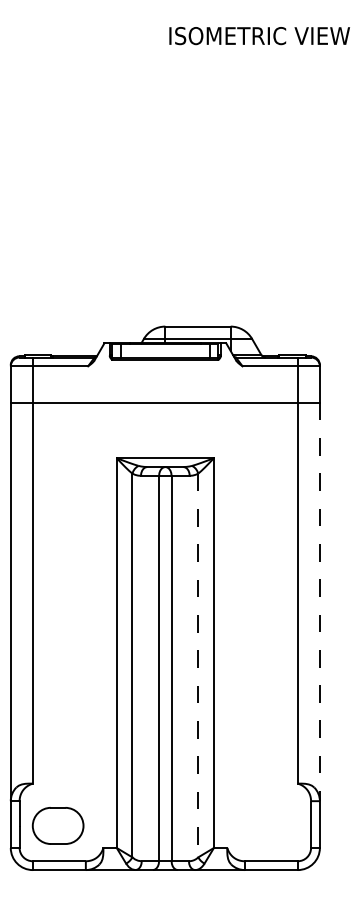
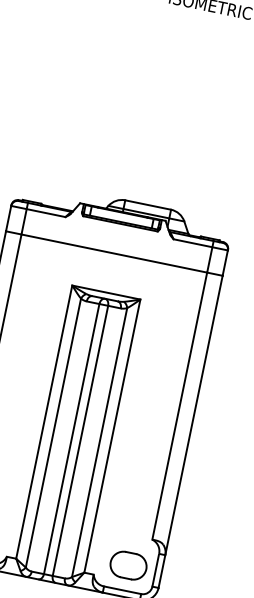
line: (319, 602) -> (193, 415), dashed -> solid
line: (198, 665) -> (99, 442), dashed -> solid
part: (272, 825) -> (128, 565), added

